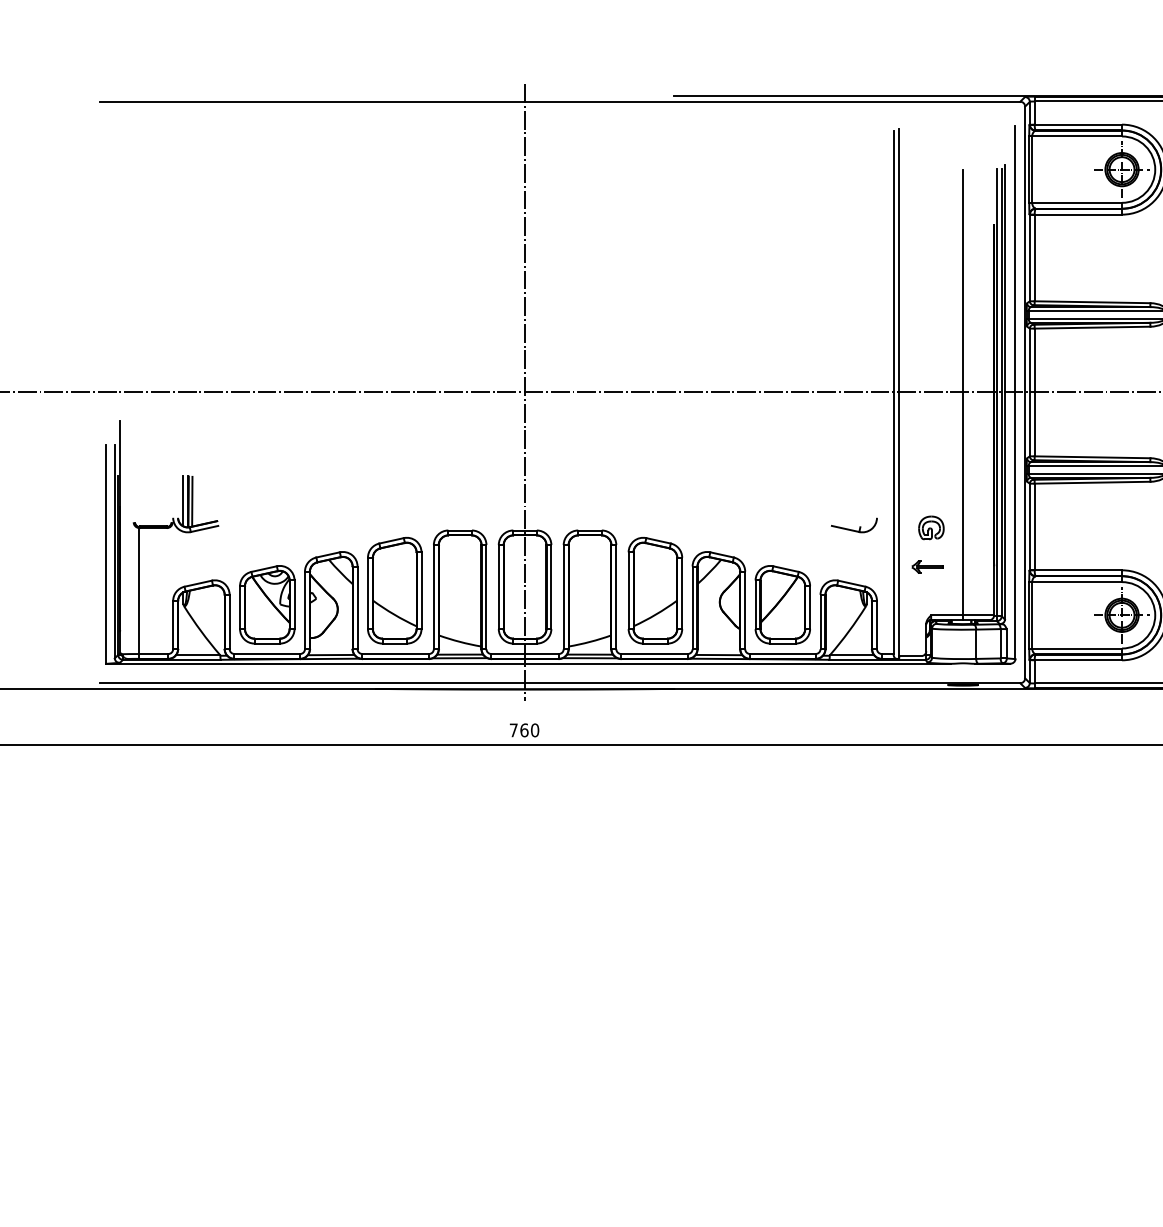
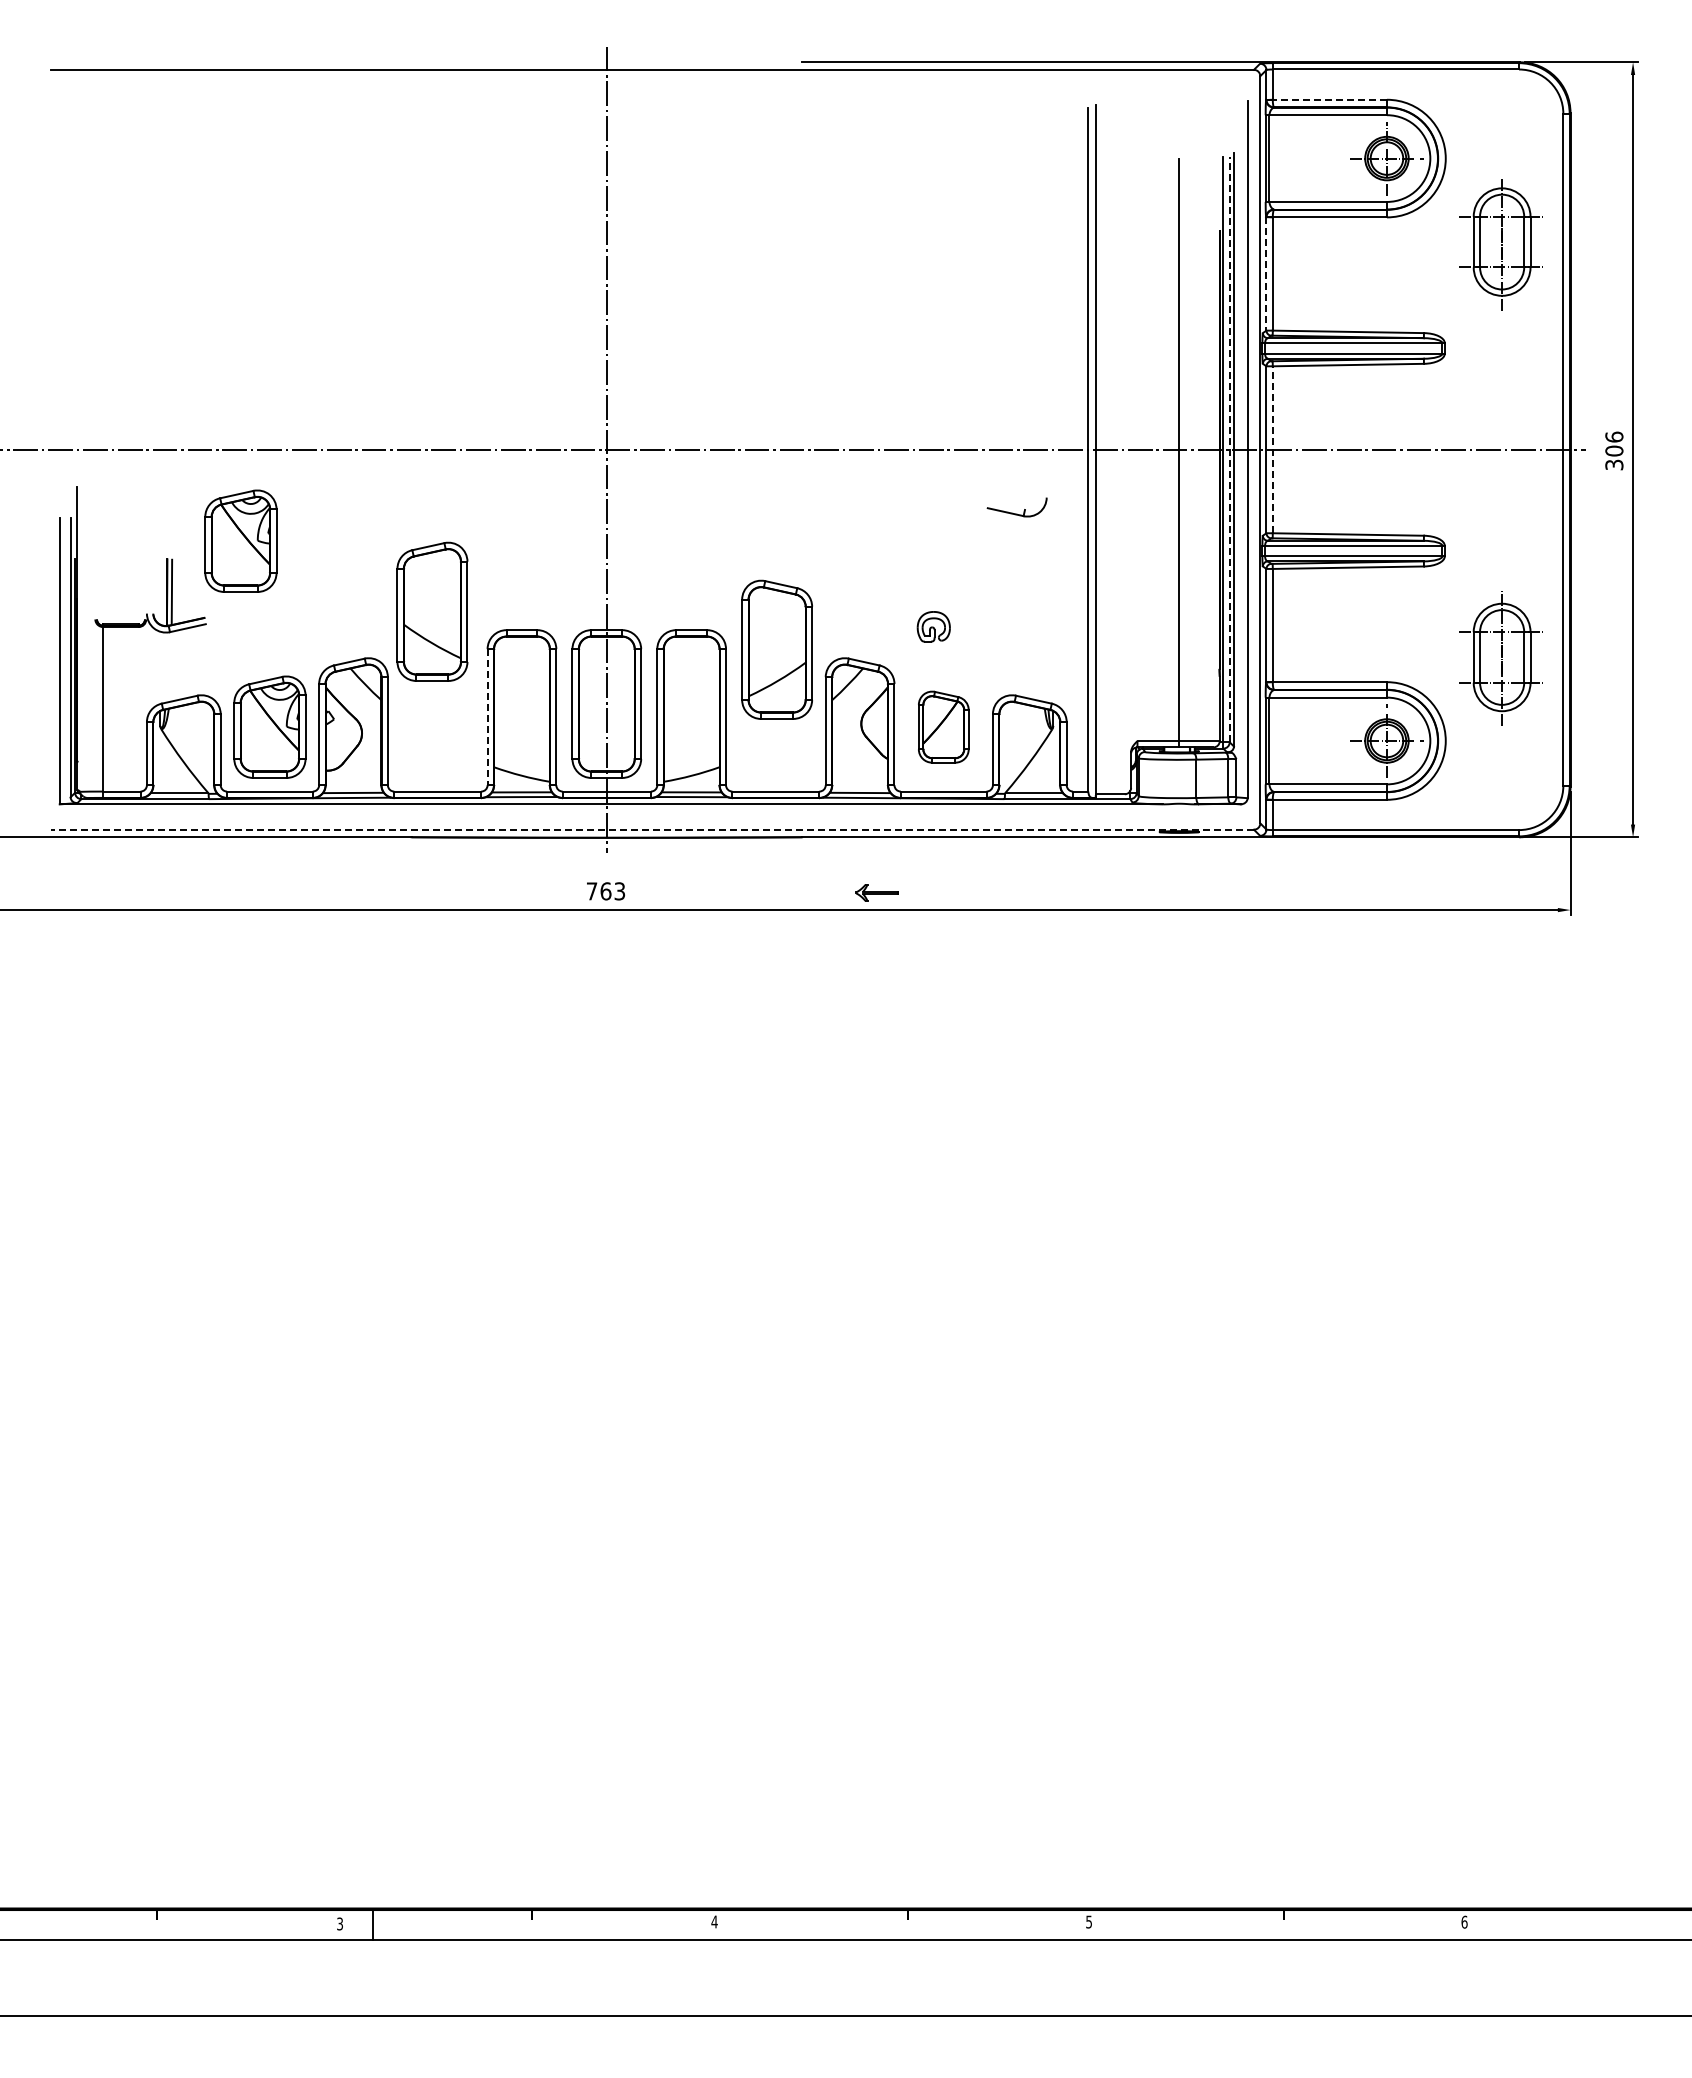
line: (1078, 124) -> (1329, 99), solid -> dashed
line: (1029, 258) -> (1266, 274), solid -> dashed
line: (1001, 392) -> (1229, 449), solid -> dashed
line: (1034, 392) -> (1272, 449), solid -> dashed
part: (244, 461) -> (240, 540), added
line: (183, 500) -> (160, 591), removed
part: (853, 525) -> (1016, 507), moved
part: (931, 527) -> (933, 626), moved
part: (927, 566) -> (876, 892), moved
part: (394, 590) -> (432, 611), moved
part: (654, 590) -> (776, 649), moved
line: (433, 597) -> (487, 717), solid -> dashed
part: (782, 604) -> (943, 726), size x0.7
line: (560, 683) -> (652, 829), solid -> dashed
text: (534, 730) -> (619, 891), 760 -> 763

